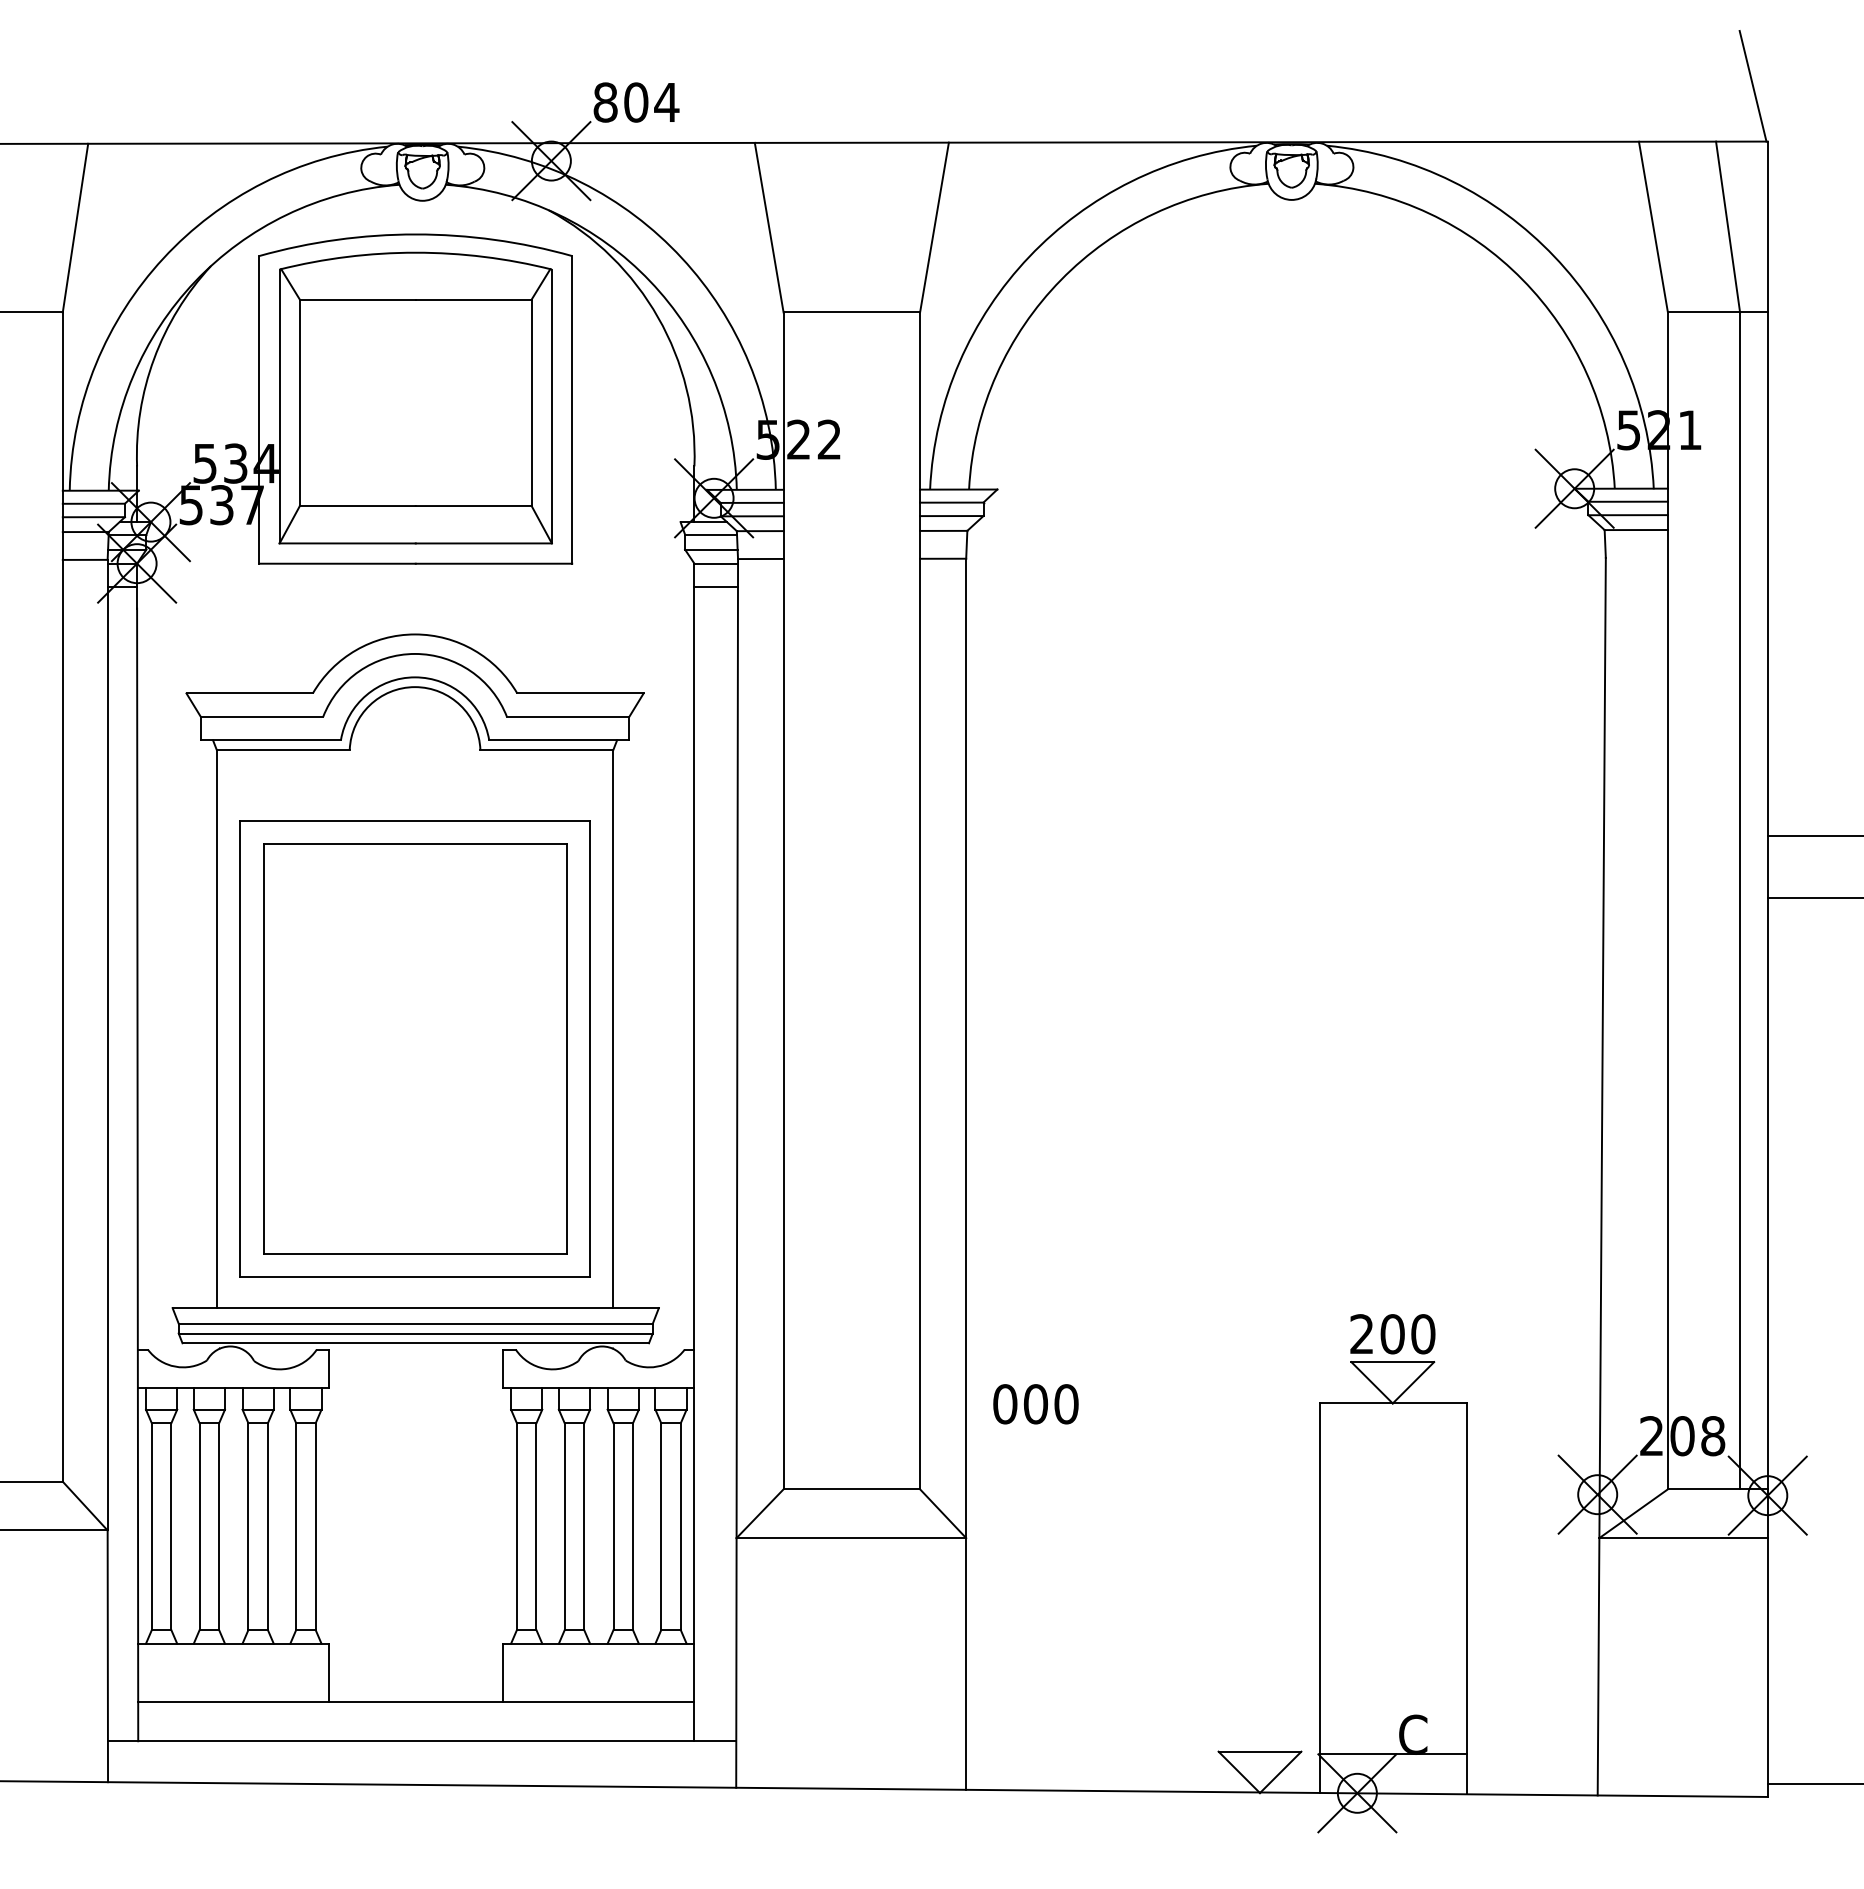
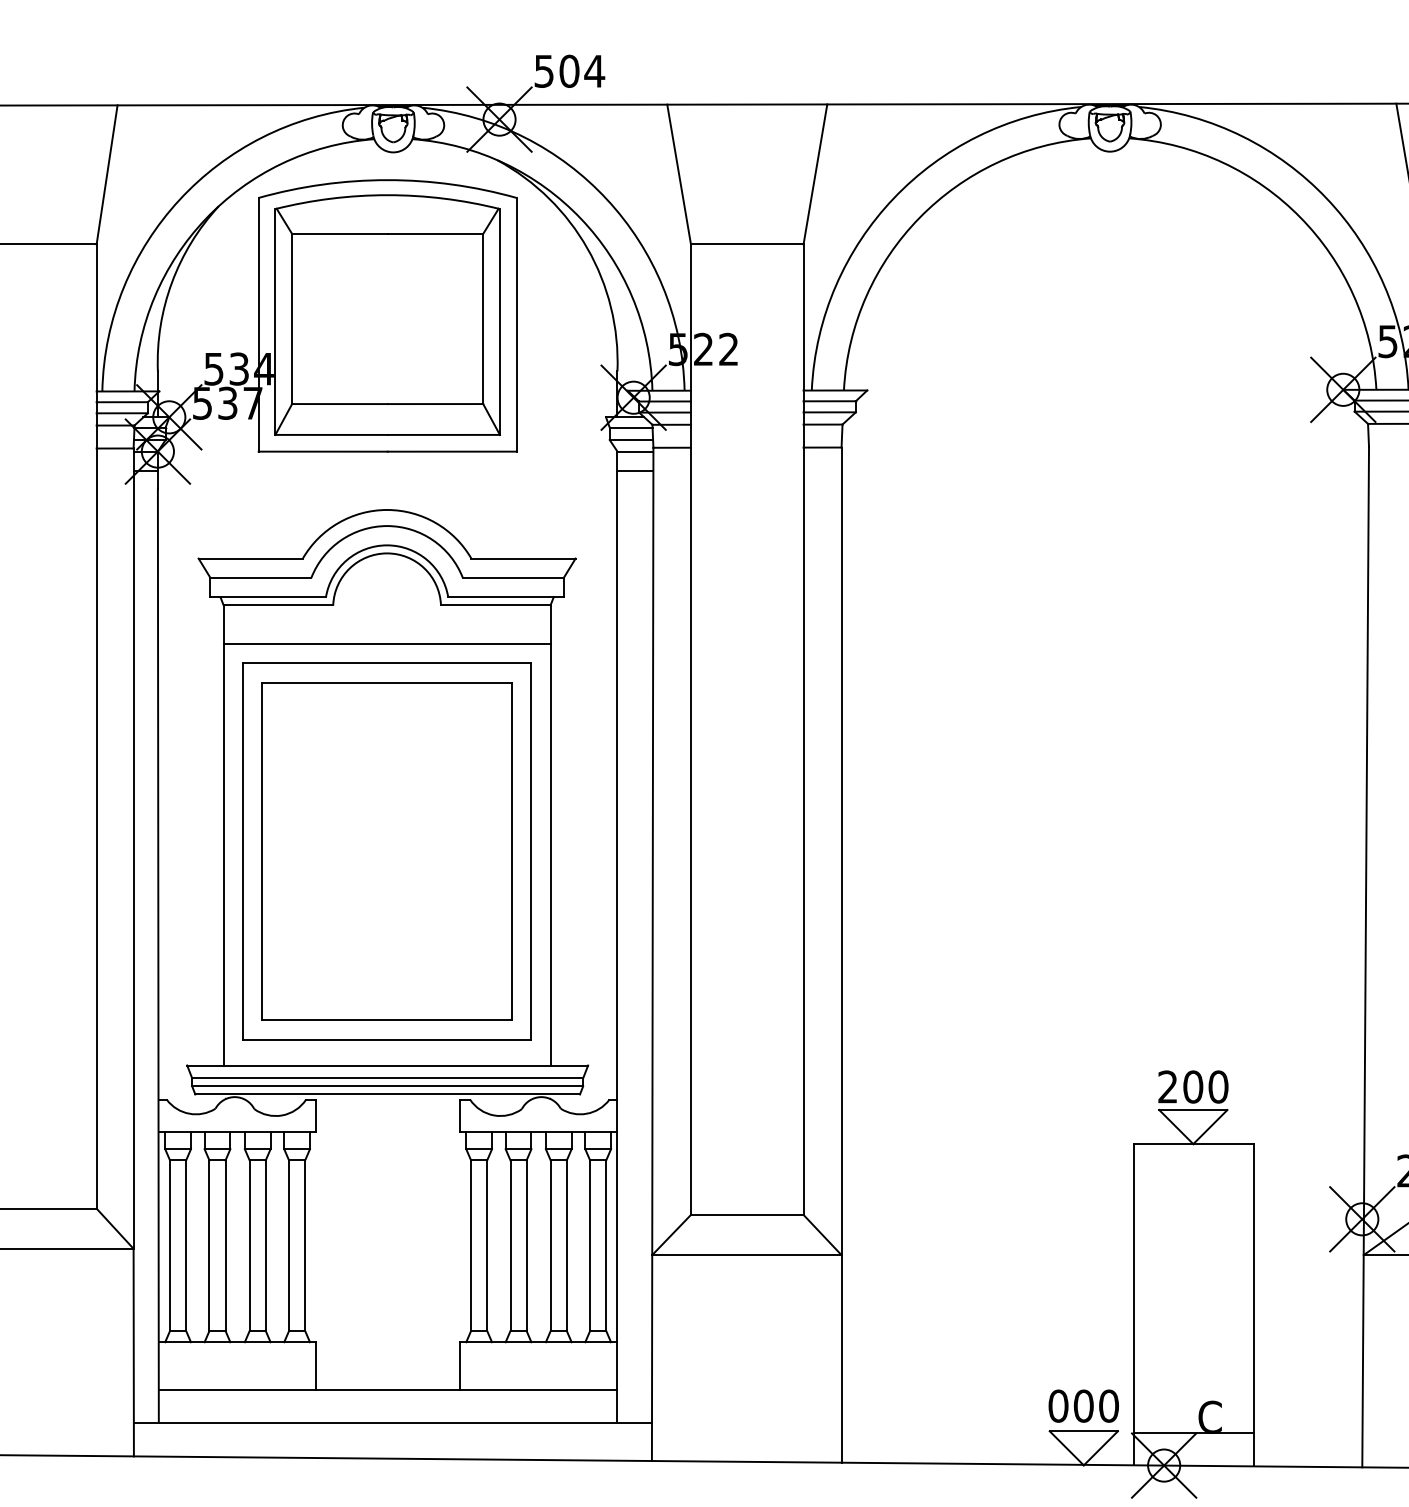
text: (605, 102) -> (544, 71), 804 -> 504
line: (414, 797) -> (386, 644), added
text: (1035, 1404) -> (1083, 1406), moved

